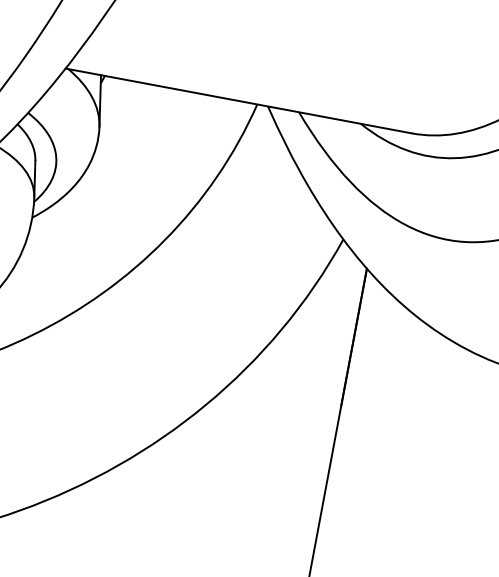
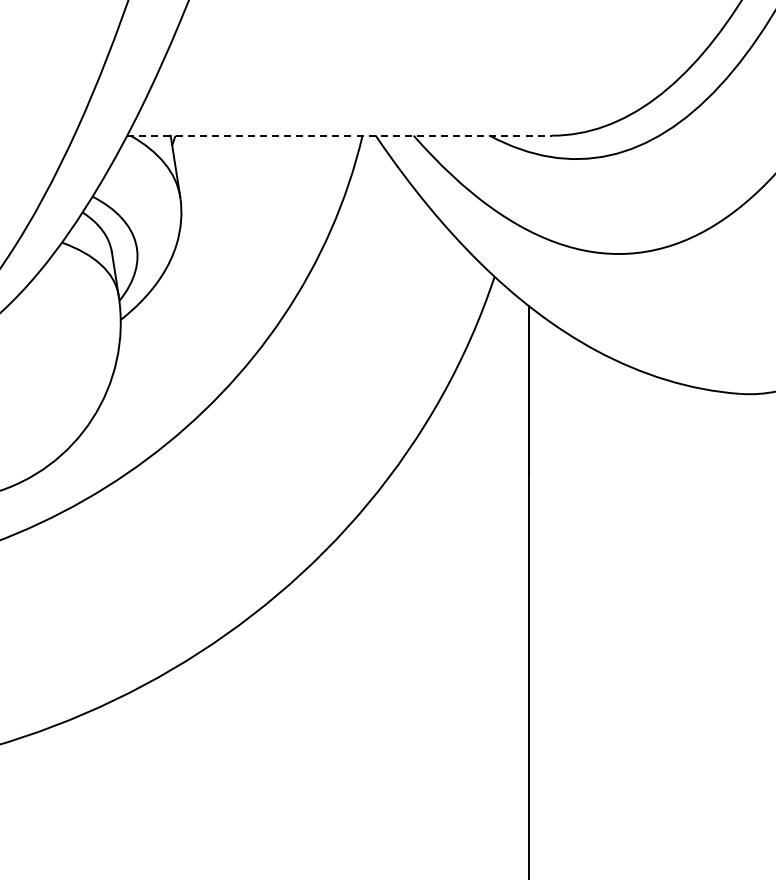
line: (239, 100) -> (340, 135), solid -> dashed

